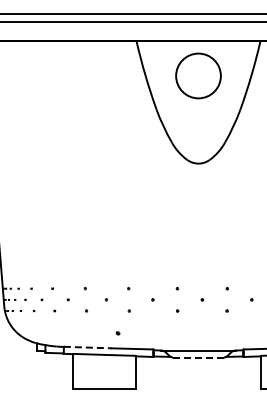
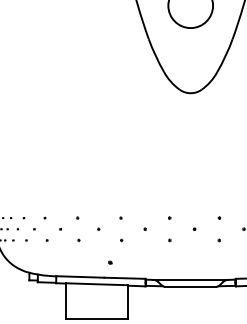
line: (88, 347) -> (80, 276), dashed -> solid
line: (199, 357) -> (191, 286), dashed -> solid

